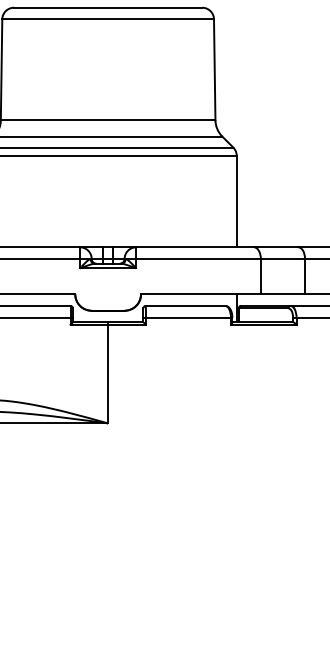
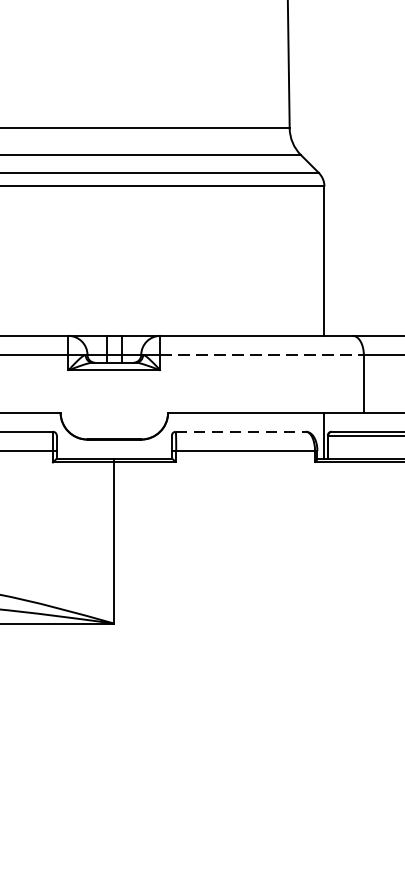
line: (199, 259) -> (263, 355), solid -> dashed
line: (185, 306) -> (240, 432), solid -> dashed

